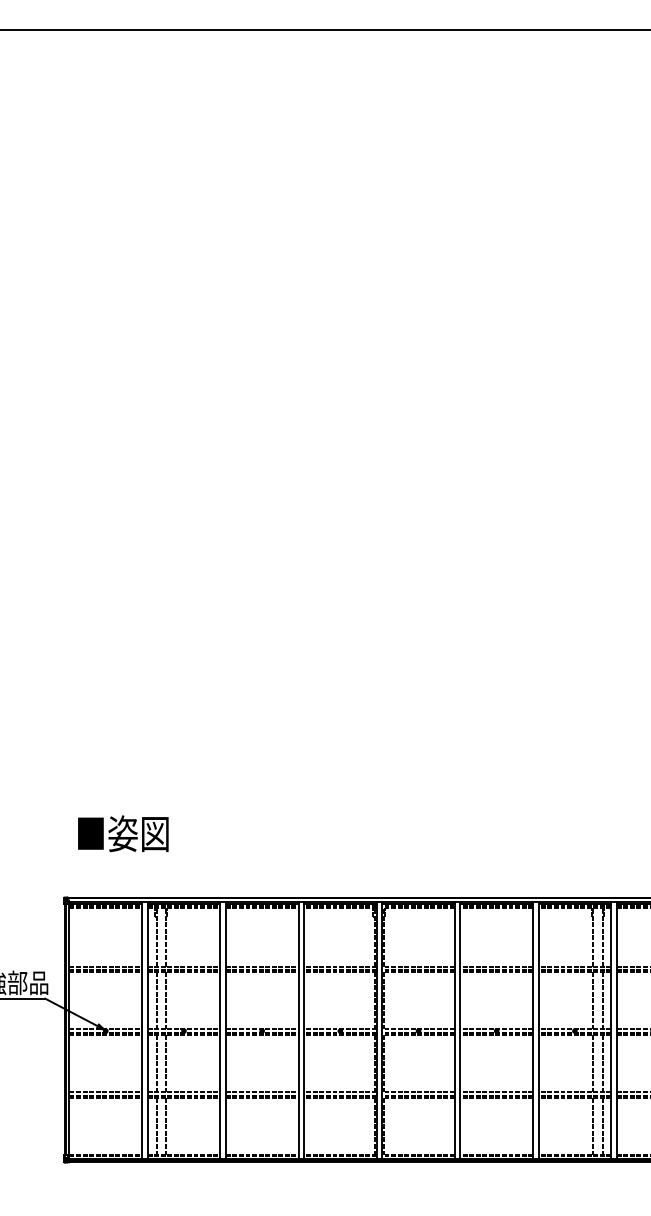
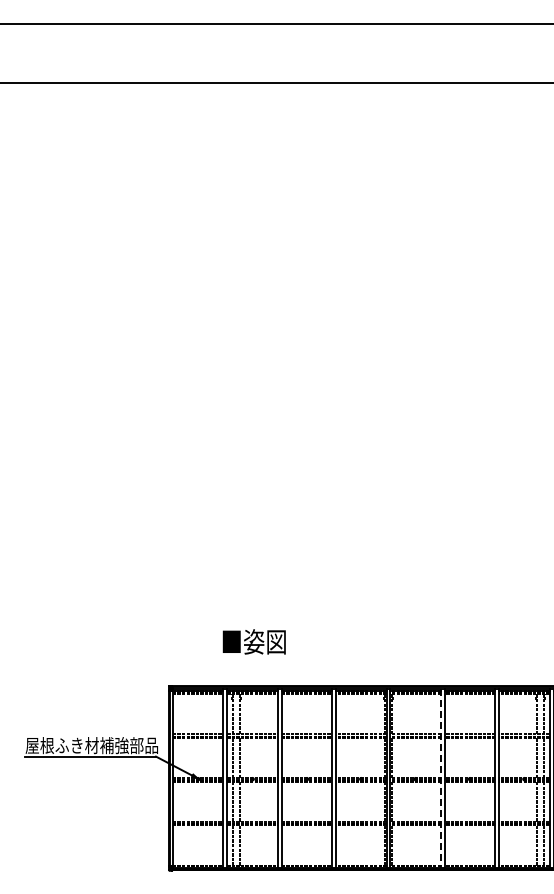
text: (122, 833) -> (253, 641), moved
line: (454, 1031) -> (440, 779), solid -> dashed

